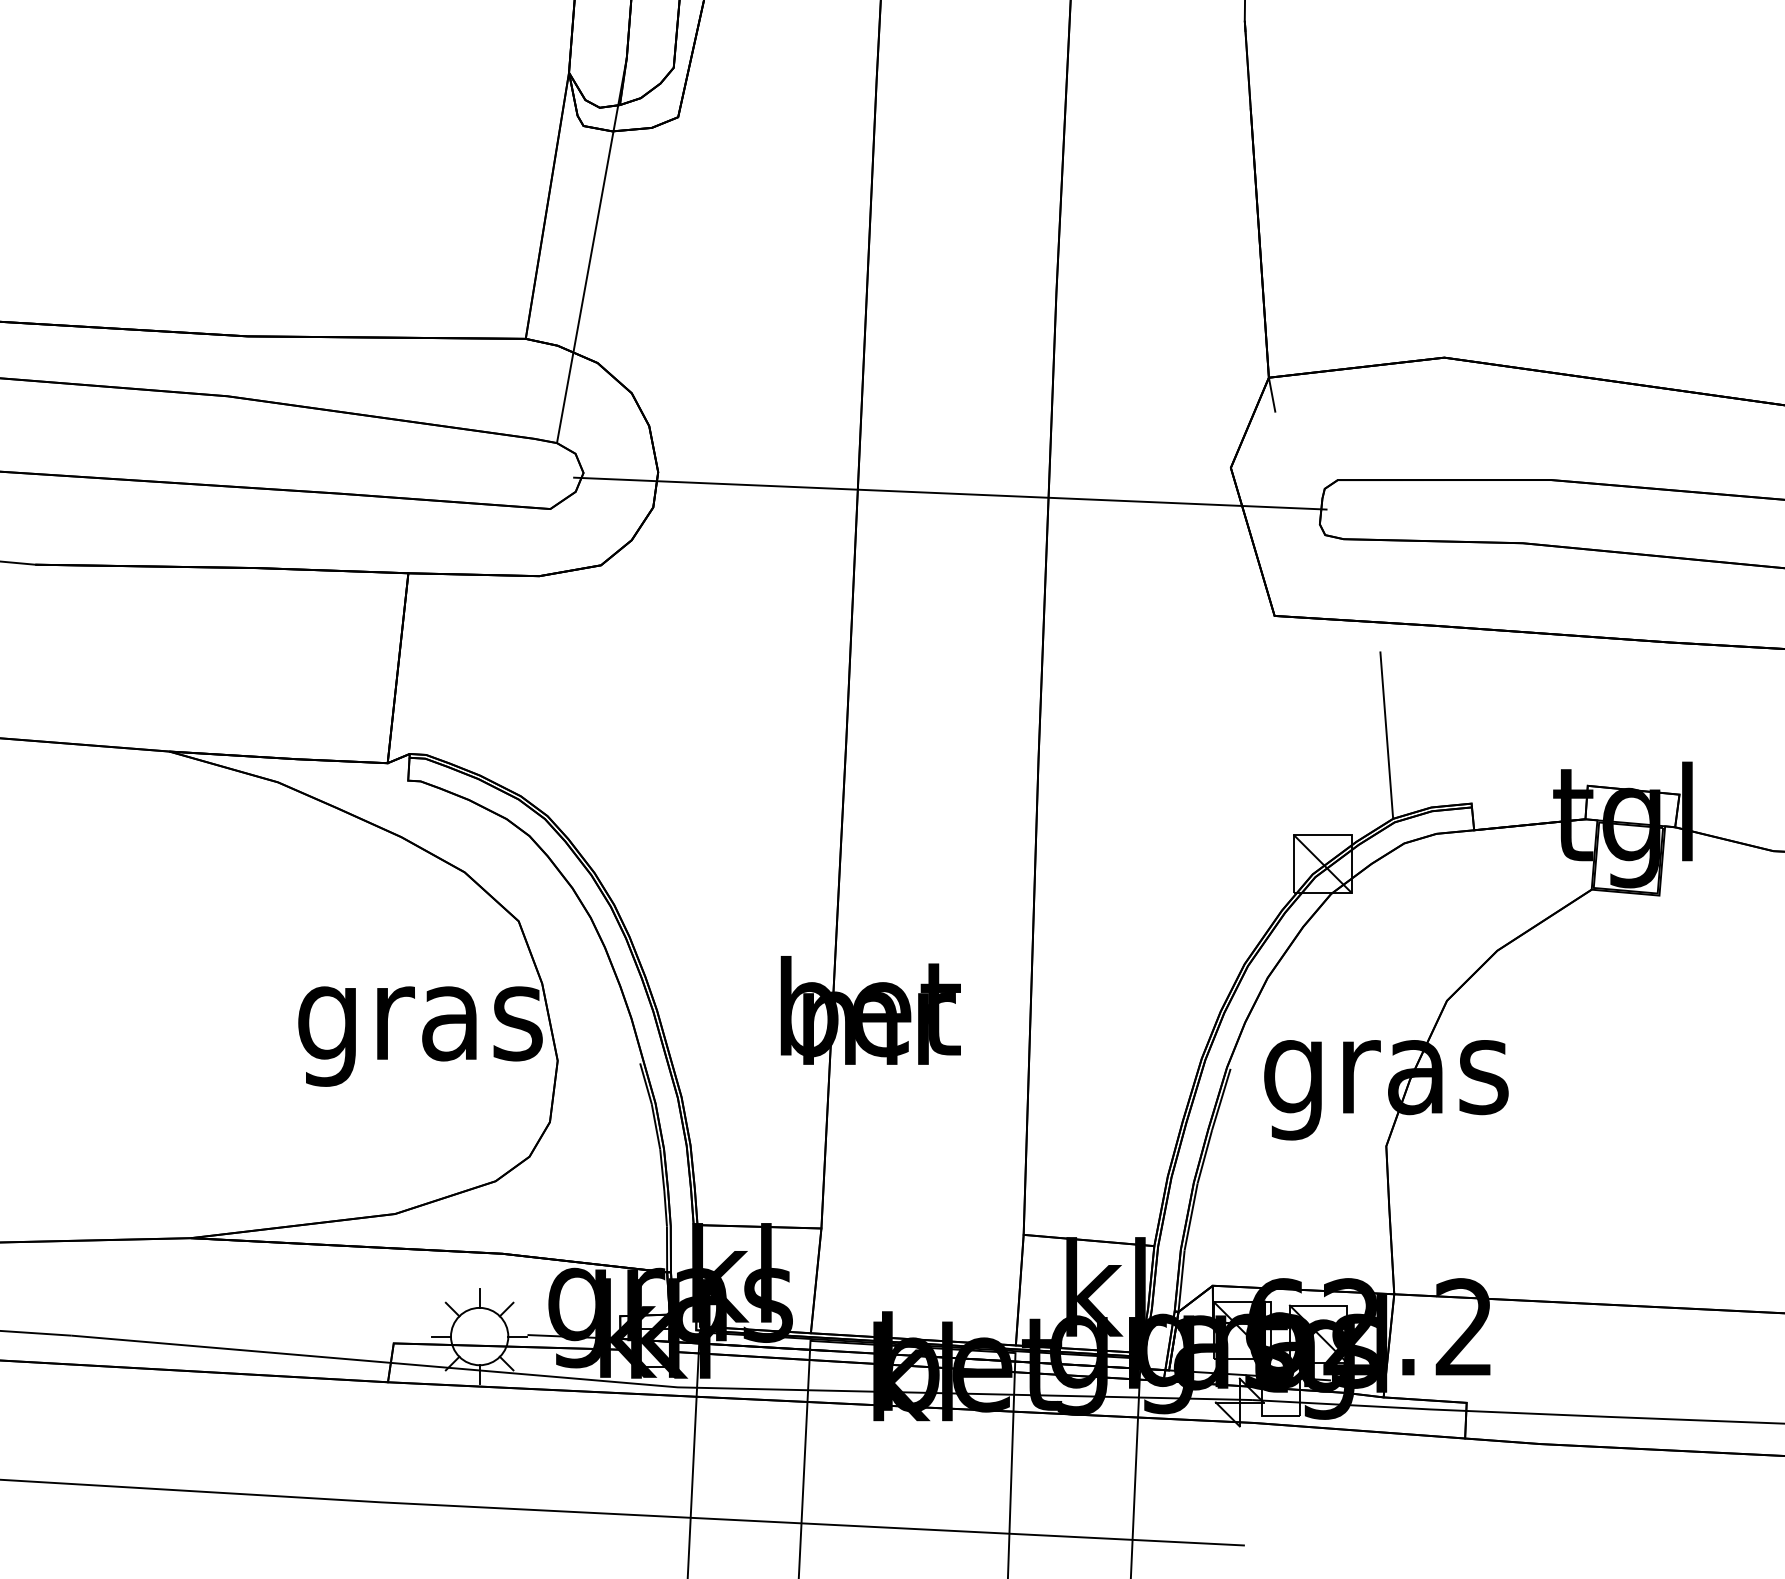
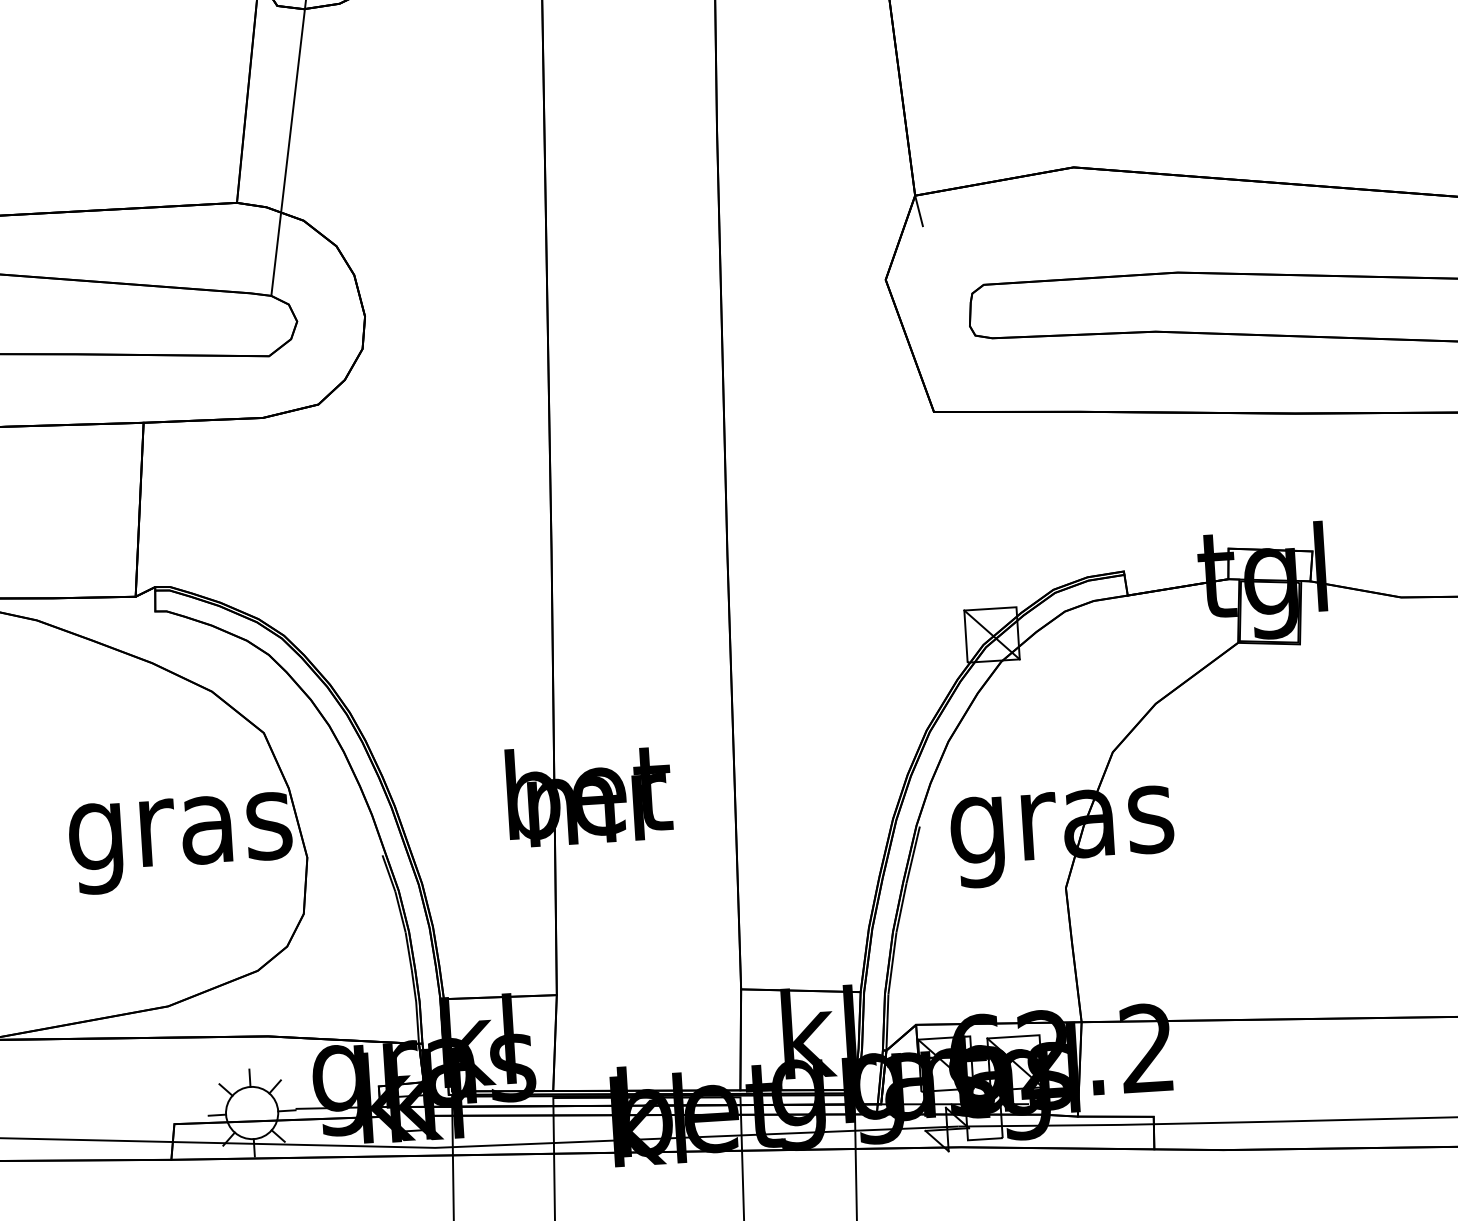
line: (950, 493) -> (632, 319), removed
line: (1386, 735) -> (1042, 514), removed

